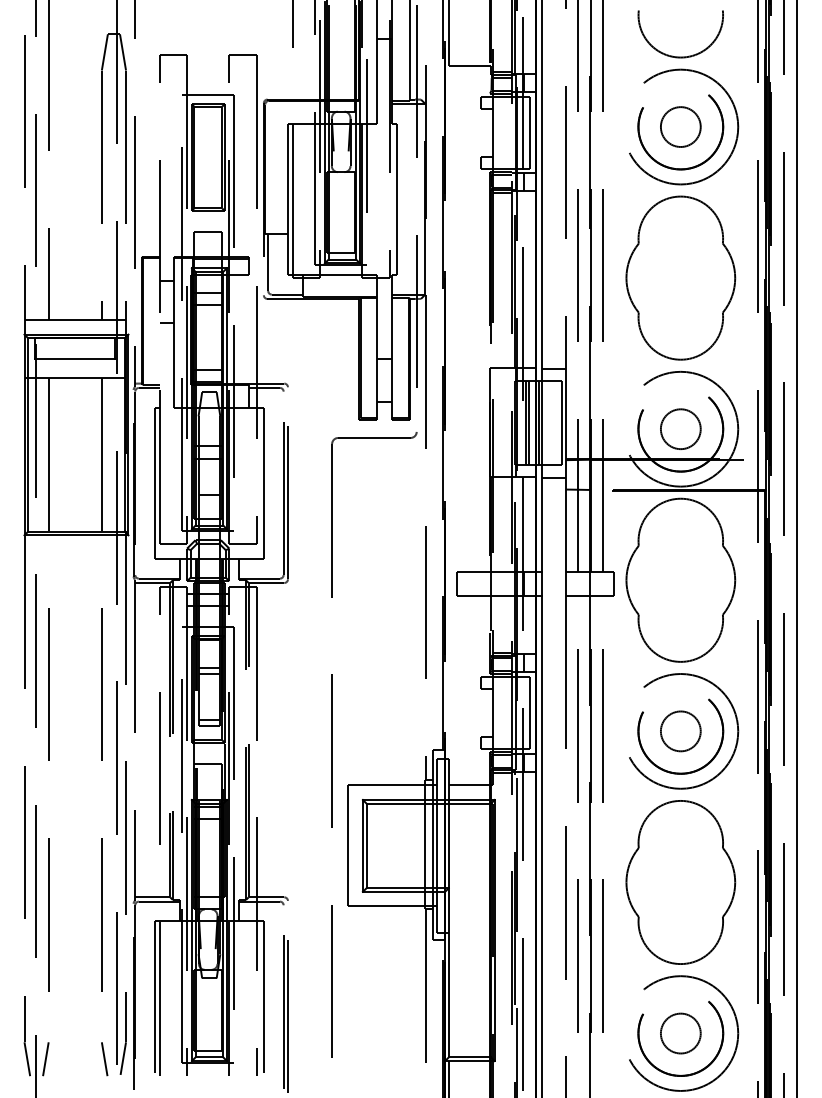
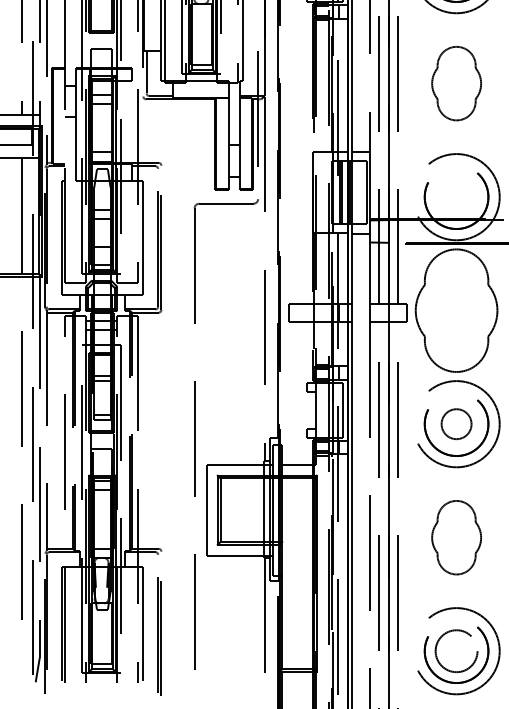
part: (680, 277) -> (456, 83), size x0.6
circle: (680, 428) -> (456, 196), removed
part: (680, 882) -> (456, 537), size x0.6
circle: (680, 1033) -> (456, 651), size x1.4
line: (104, 1059) -> (23, 670), removed

